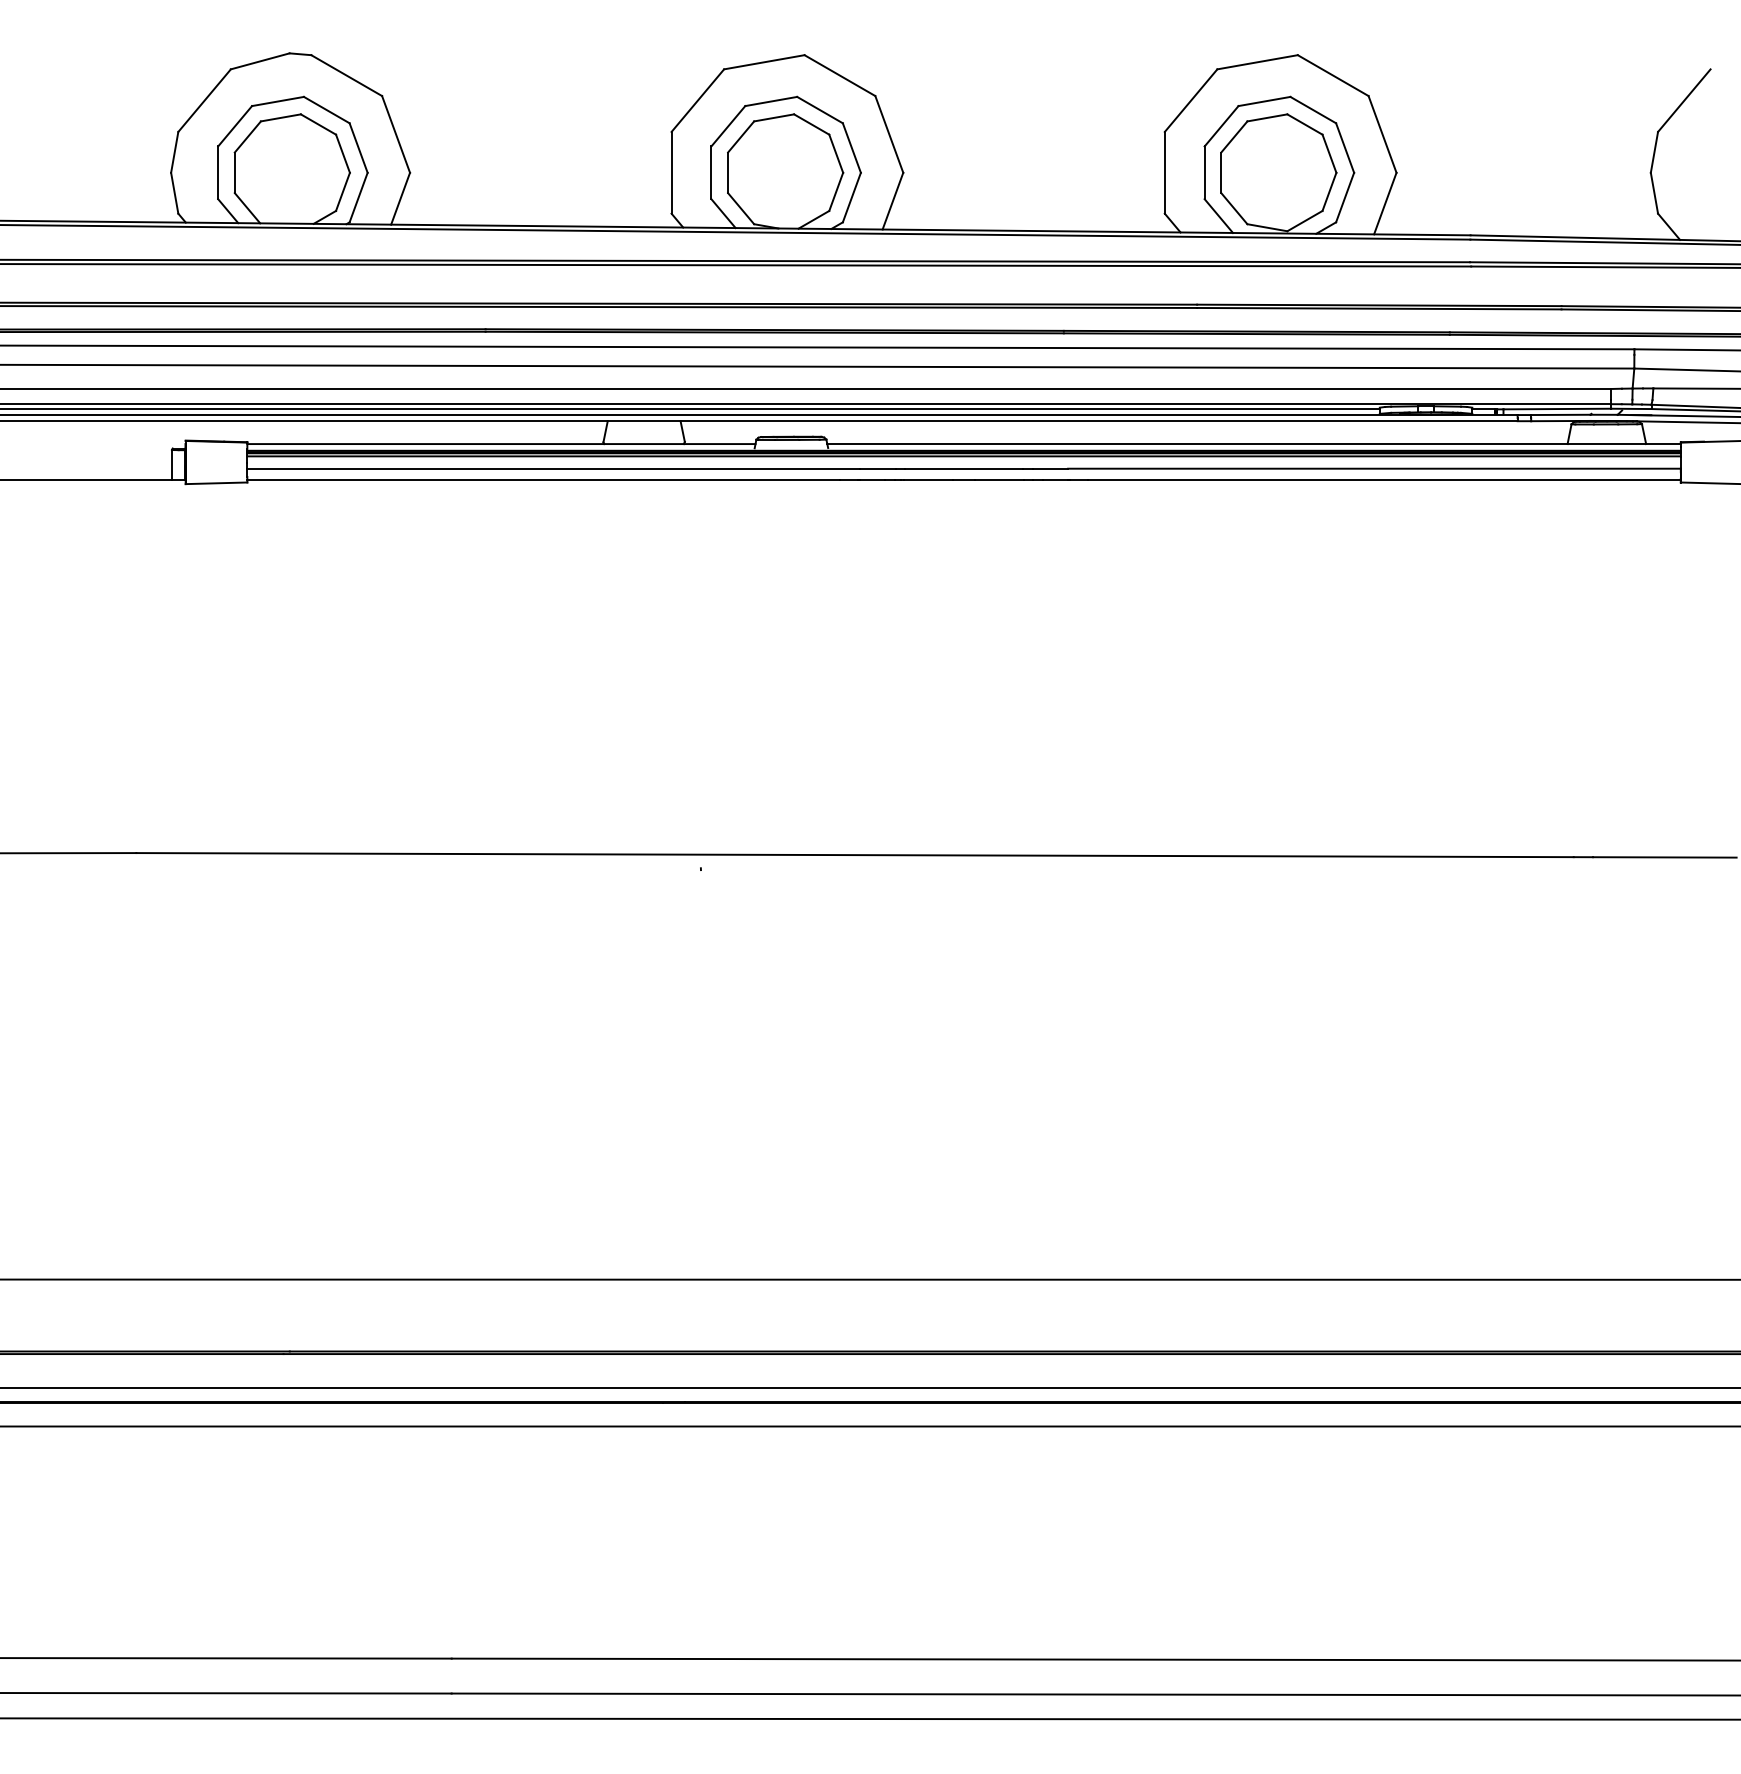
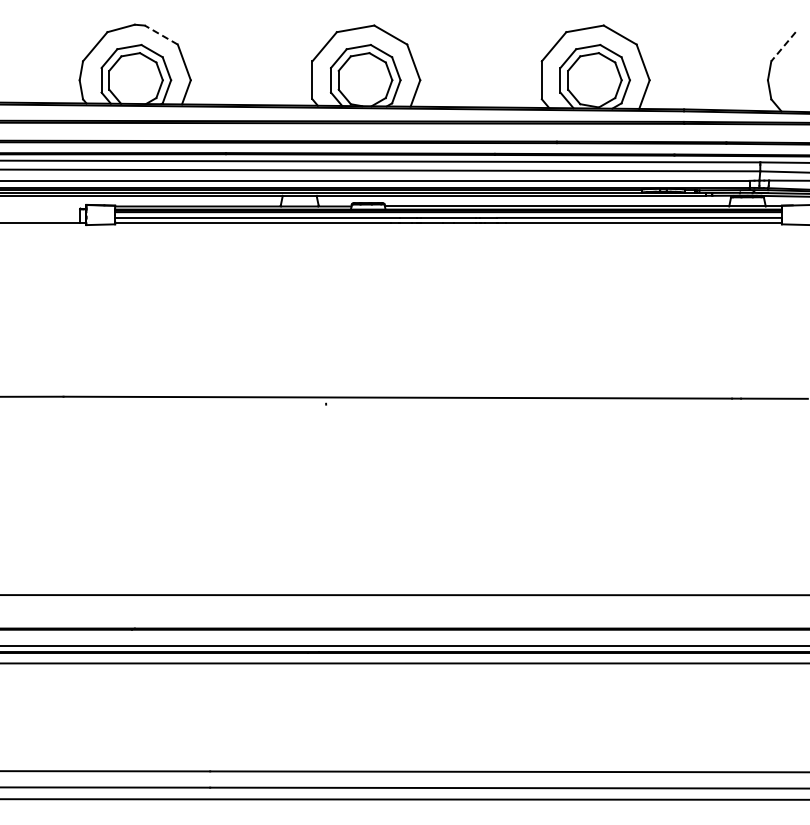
line: (344, 74) -> (160, 34), solid -> dashed
line: (1684, 102) -> (783, 47), solid -> dashed

